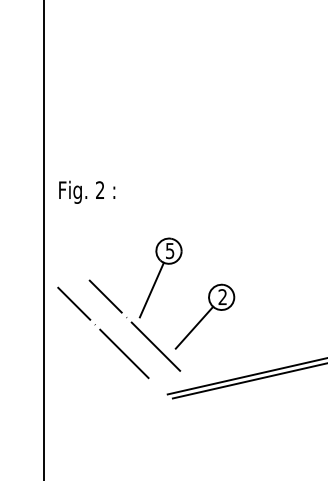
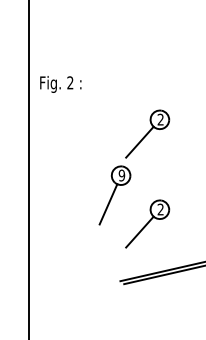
text: (87, 191) -> (61, 83), moved
part: (204, 194) -> (147, 133), added
text: (169, 250) -> (121, 175), 5 -> 9
line: (134, 325) -> (95, 230), removed
line: (103, 332) -> (72, 235), removed

